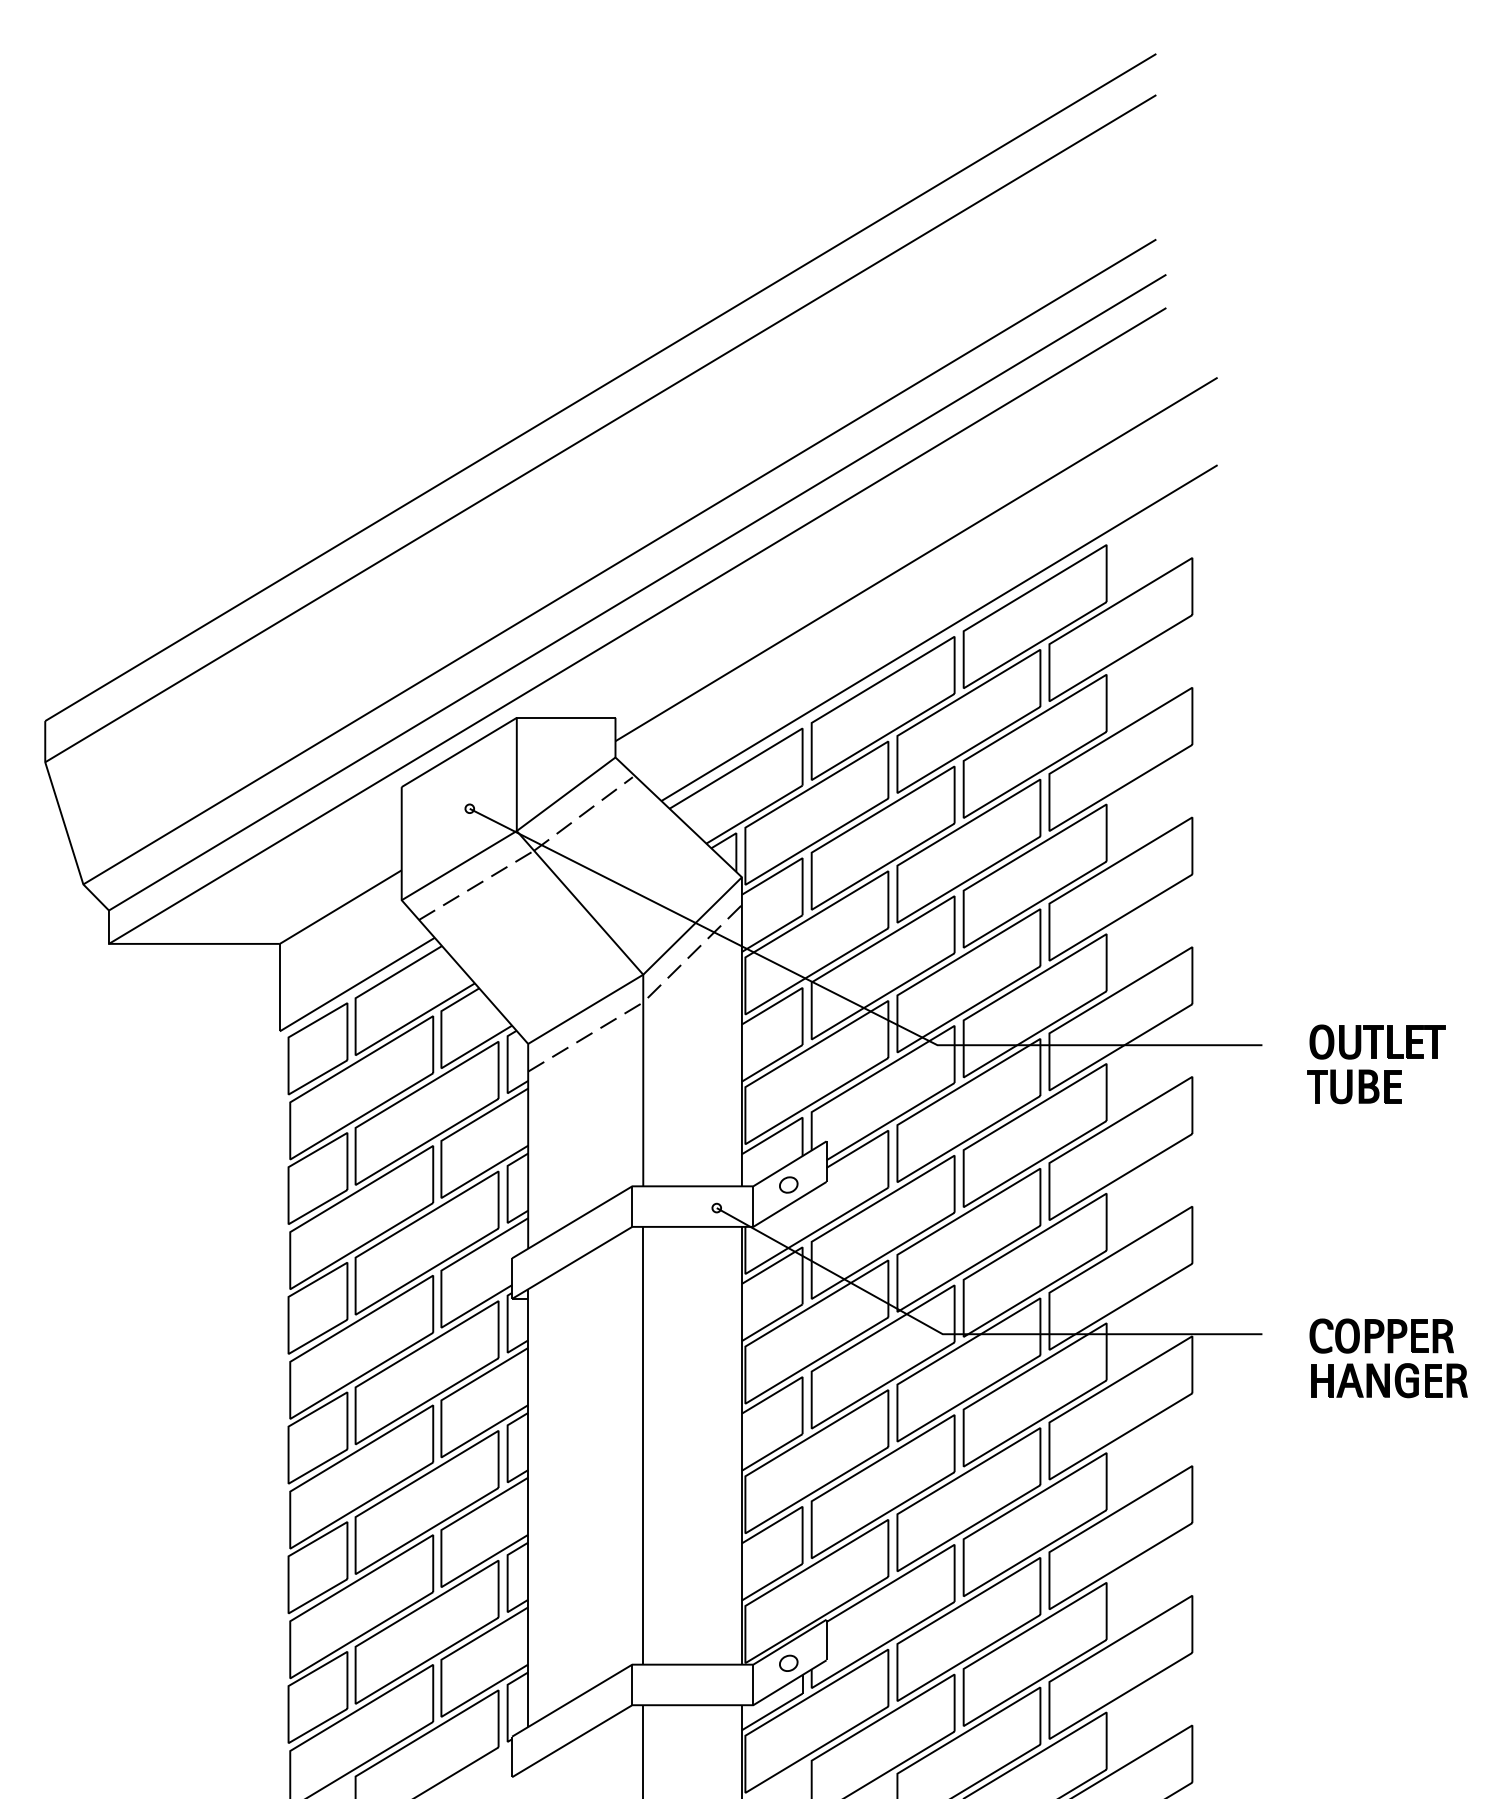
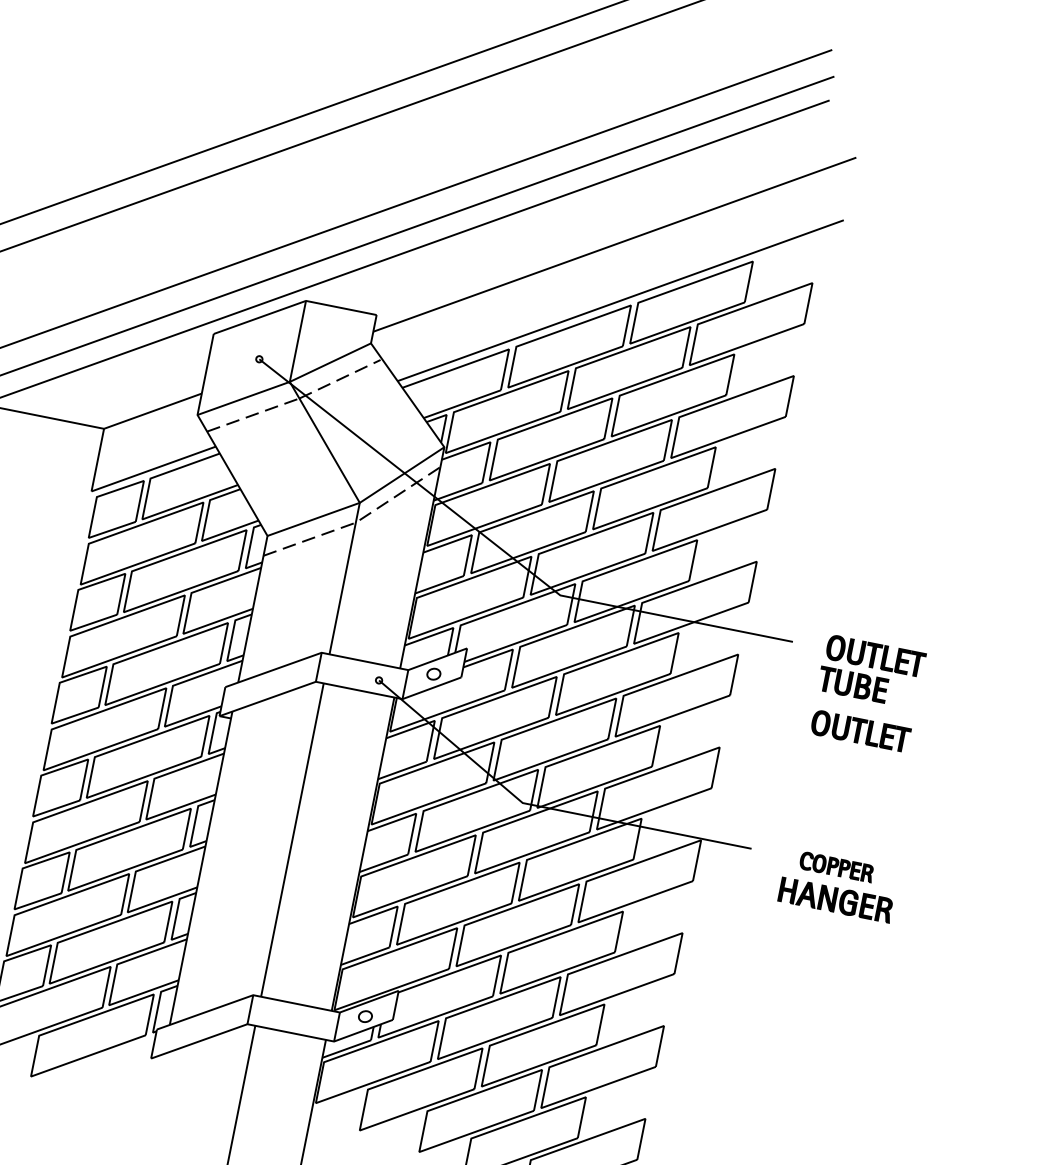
part: (1377, 1146) -> (860, 730), added
part: (1381, 1335) -> (836, 866), size x0.7

